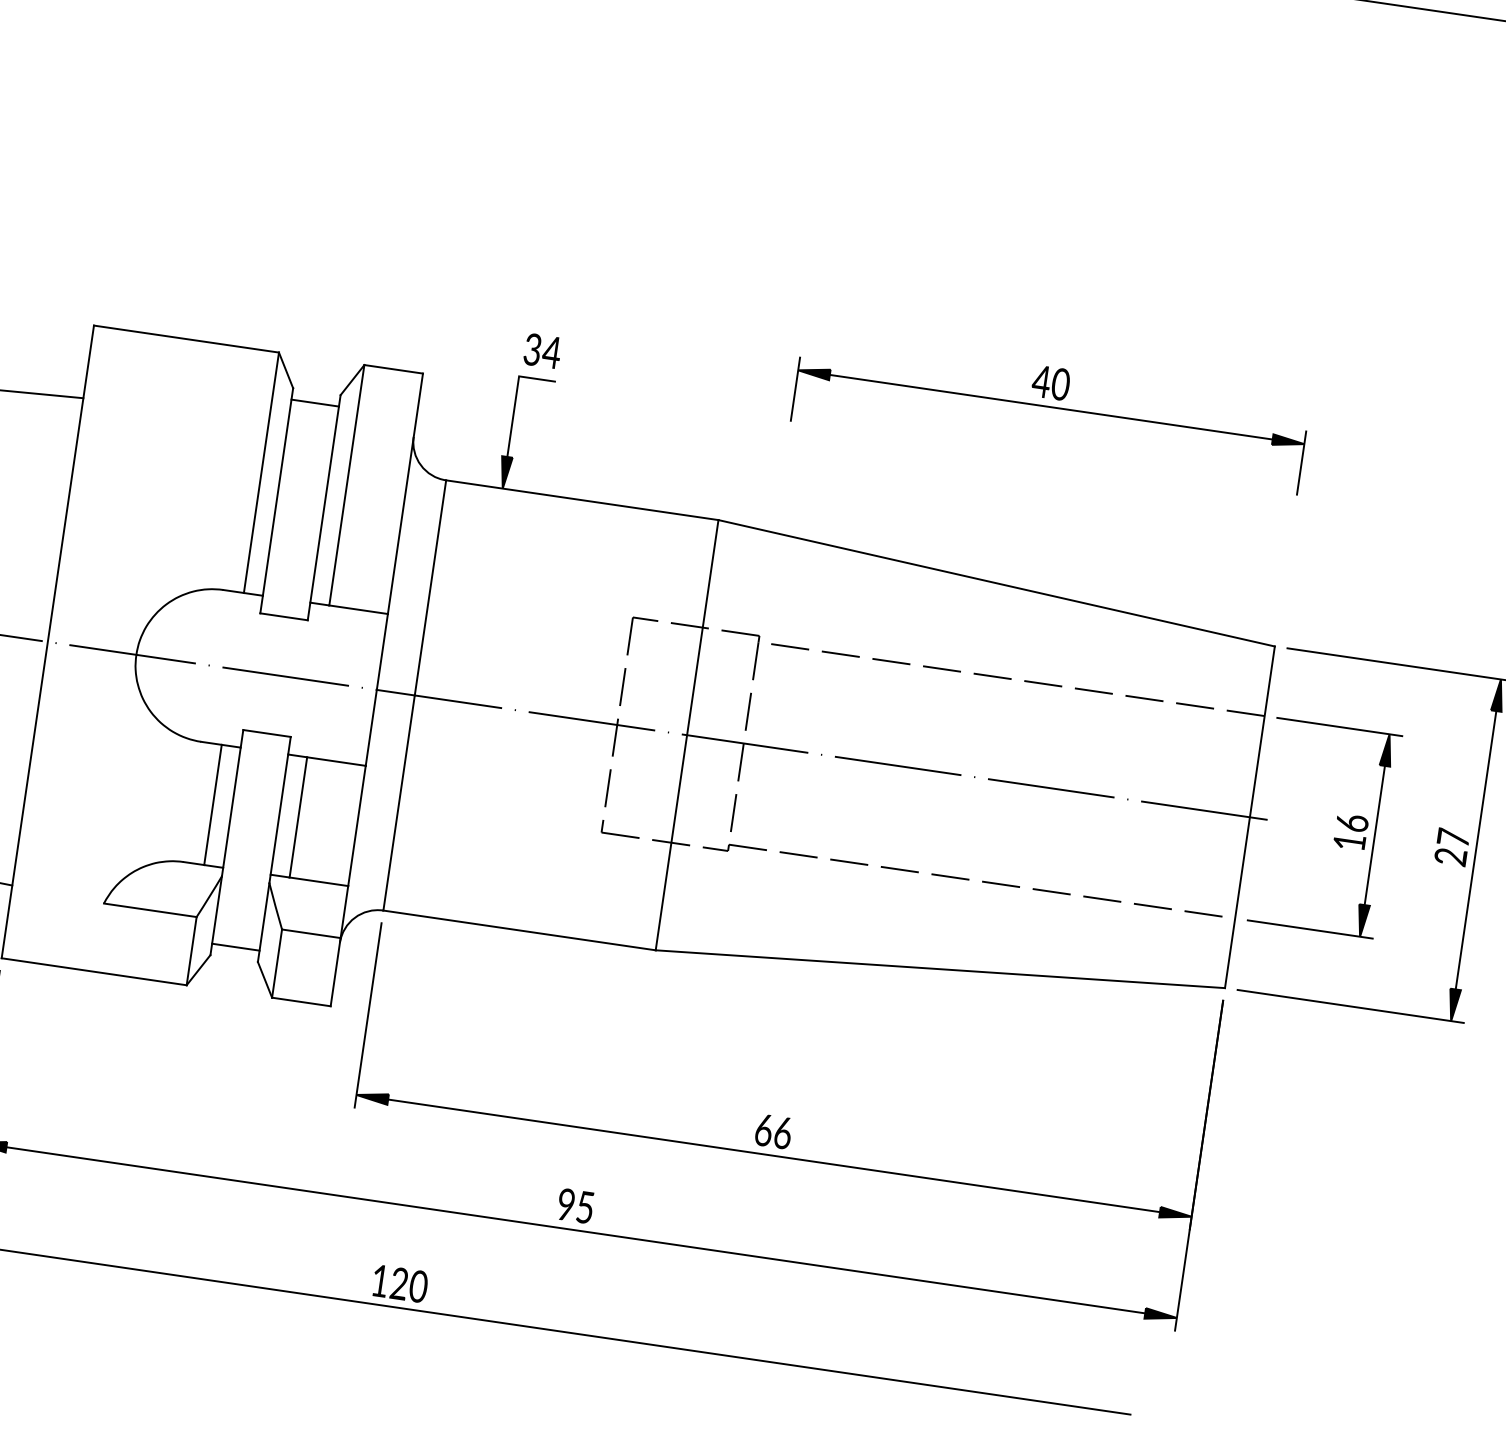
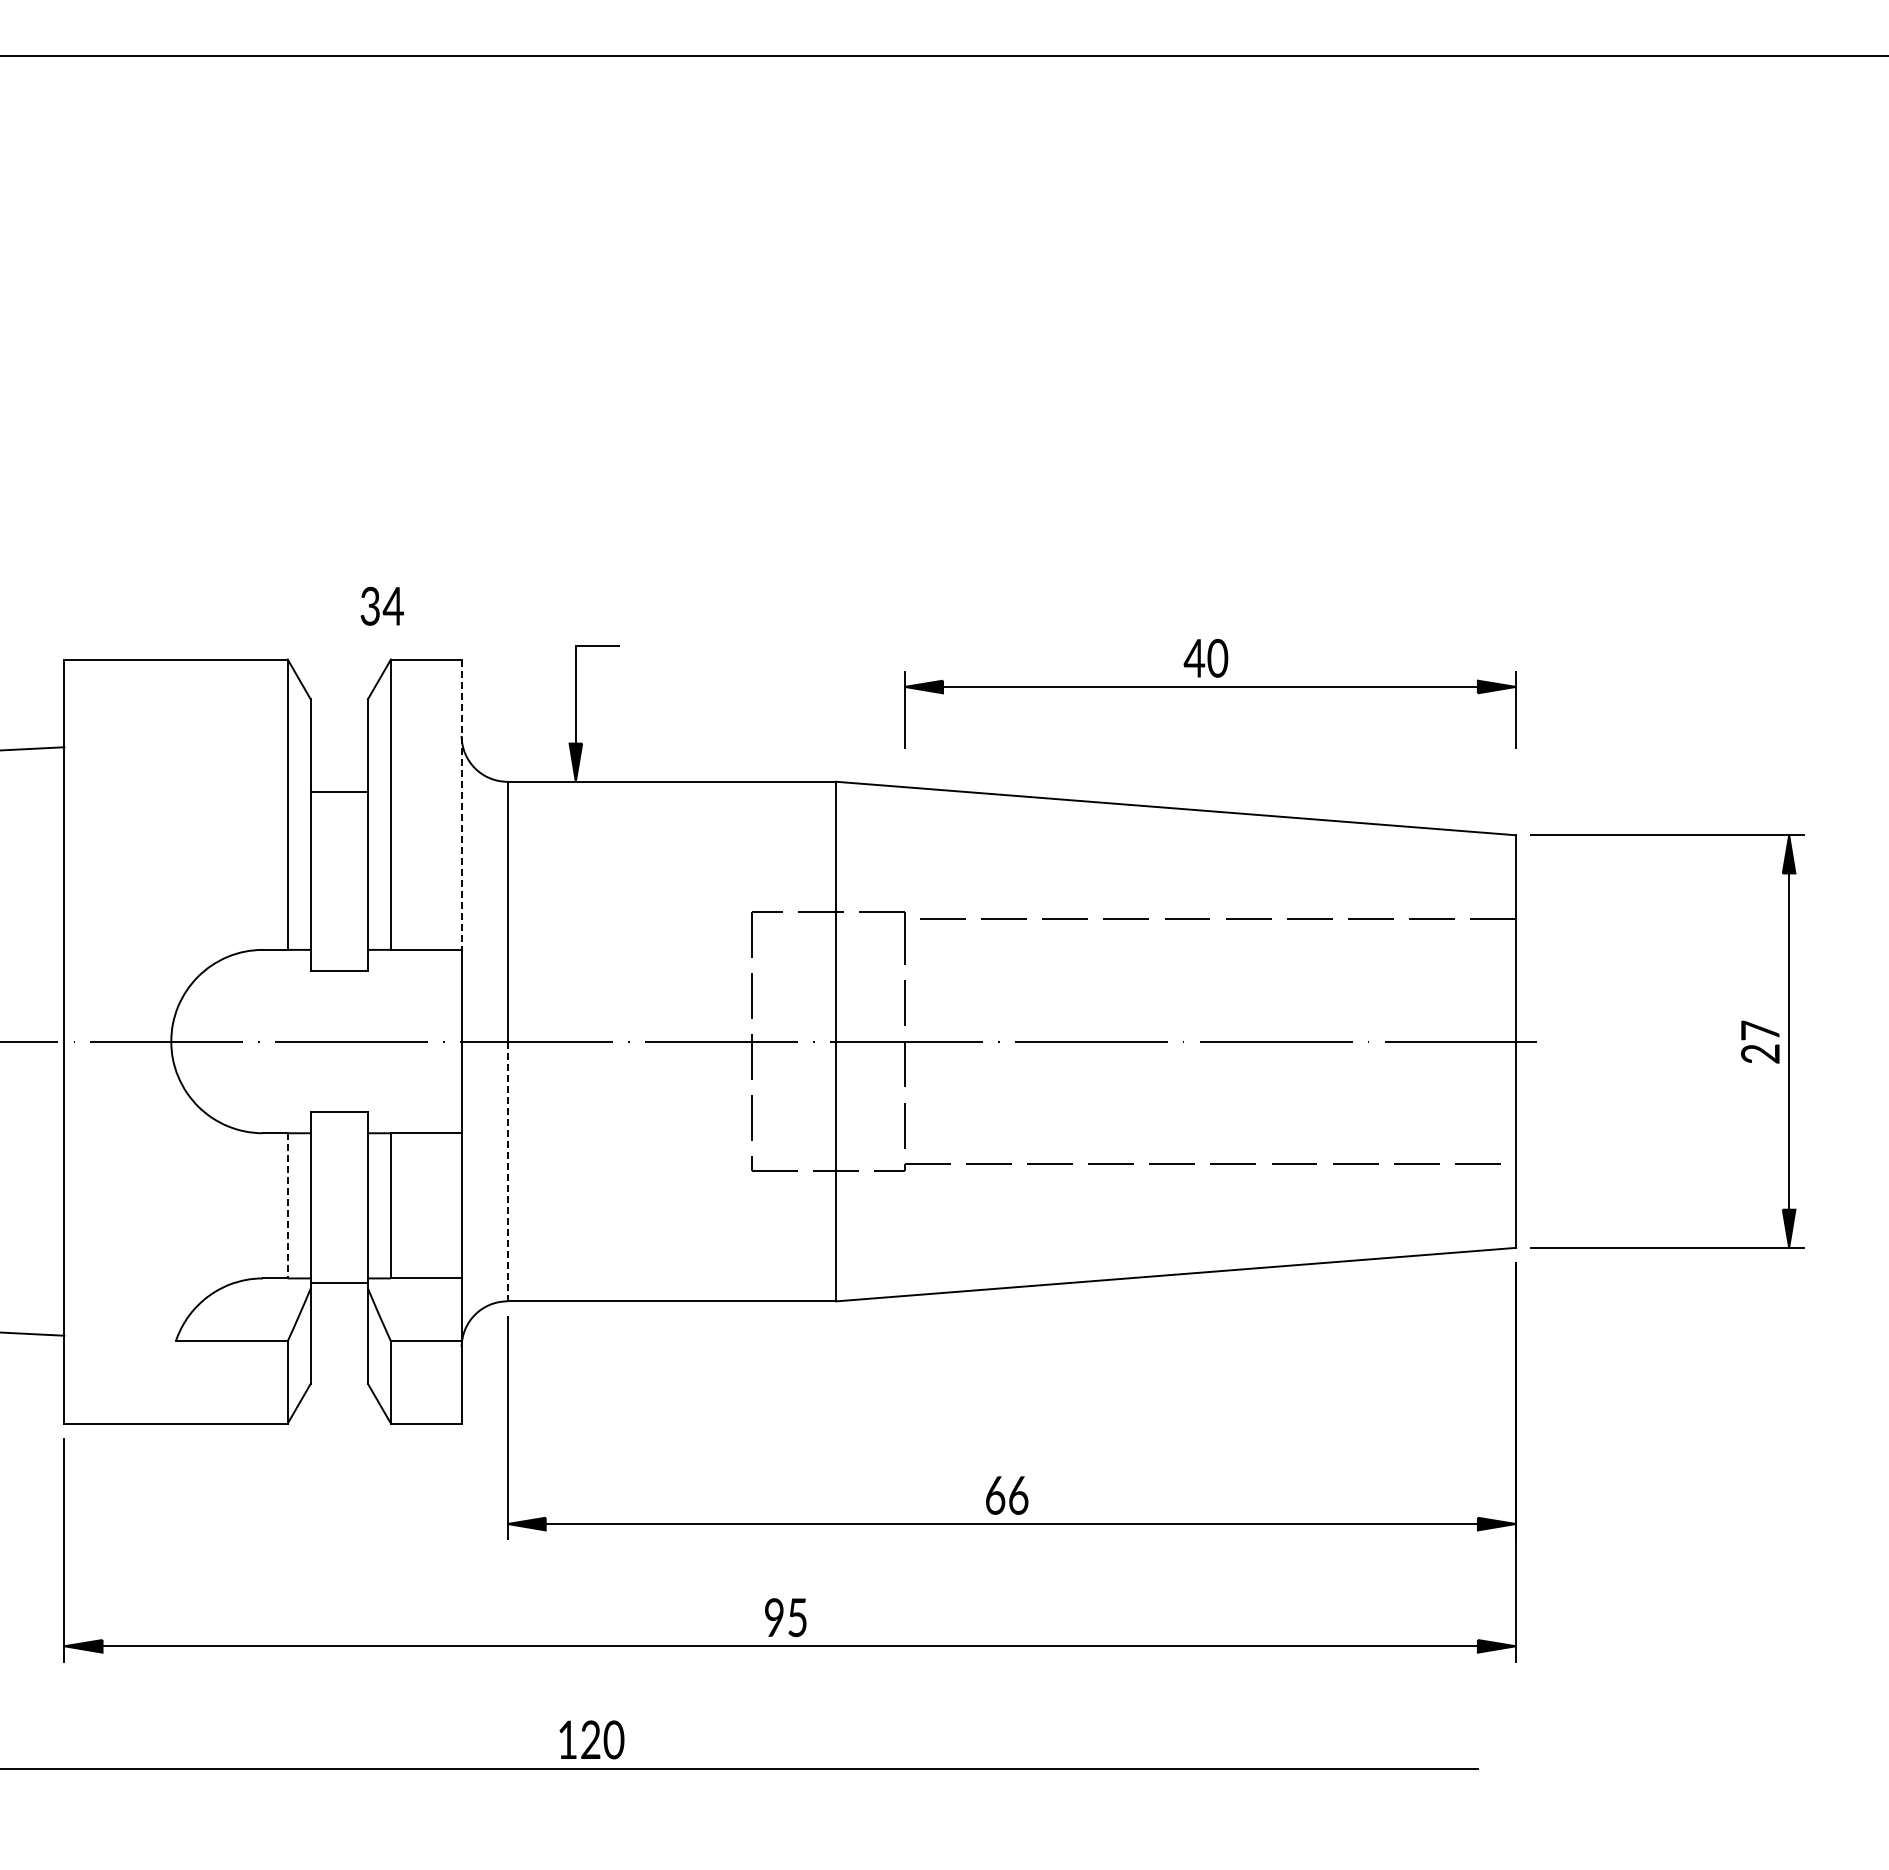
text: (542, 350) -> (381, 605), moved
line: (315, 403) -> (339, 792), moved
part: (1050, 412) -> (1210, 693), moved
line: (405, 494) -> (461, 805), solid -> dashed
line: (399, 803) -> (507, 1171), solid -> dashed
line: (212, 804) -> (287, 1205), solid -> dashed
part: (1334, 837) -> (1619, 1050), removed
line: (235, 947) -> (339, 1283), moved

